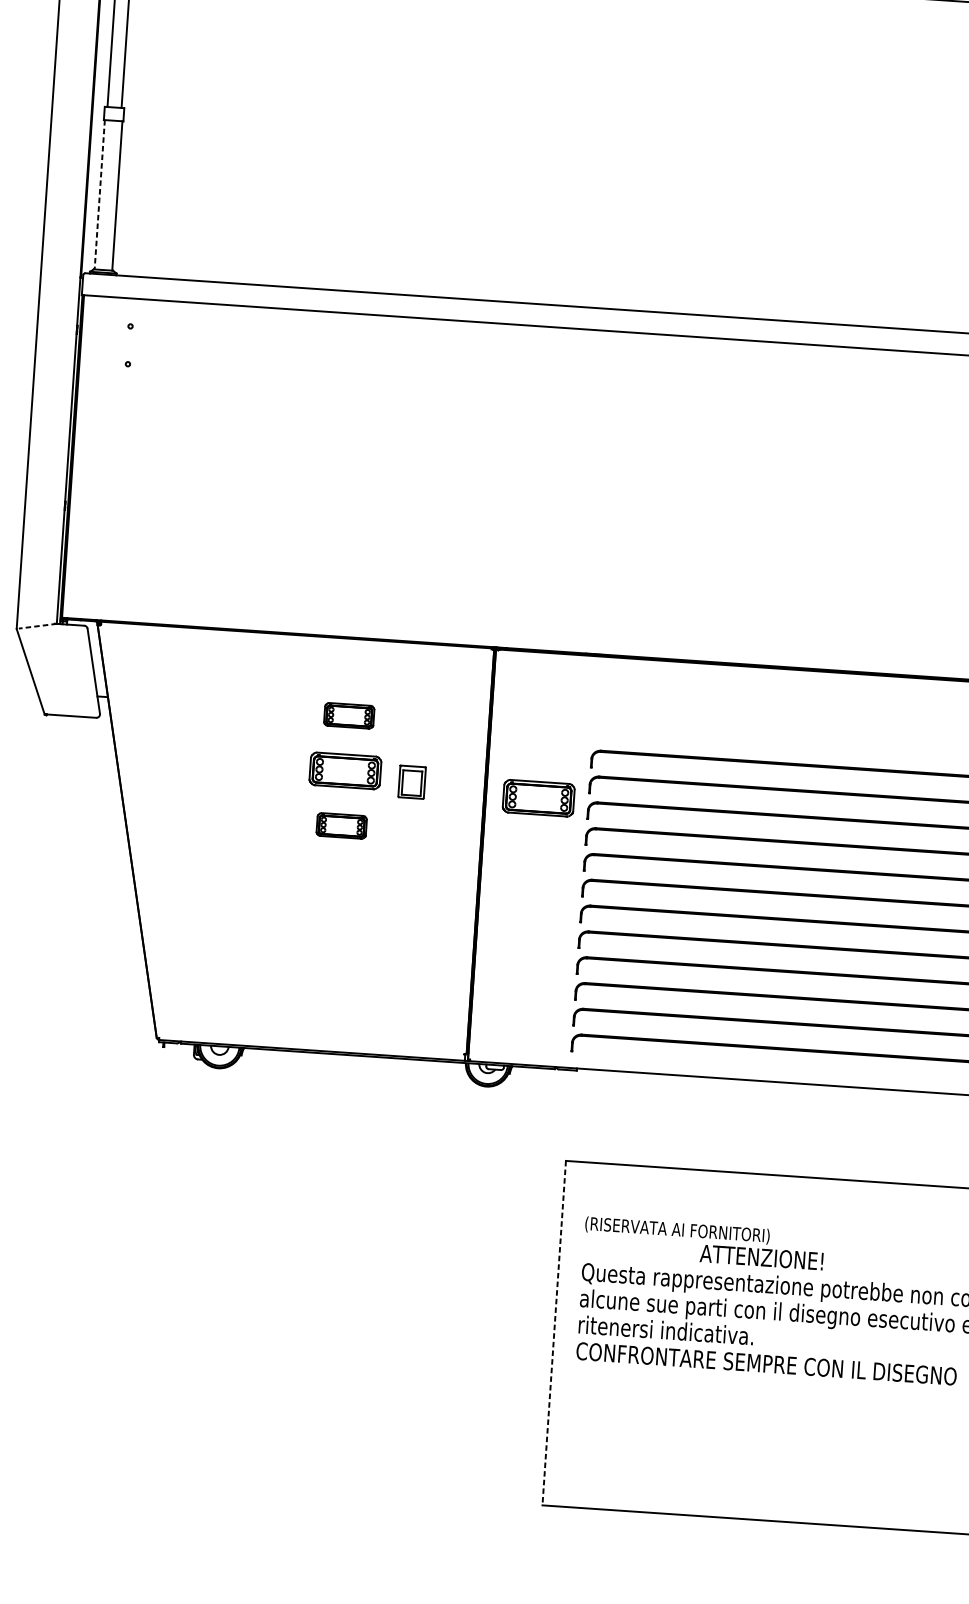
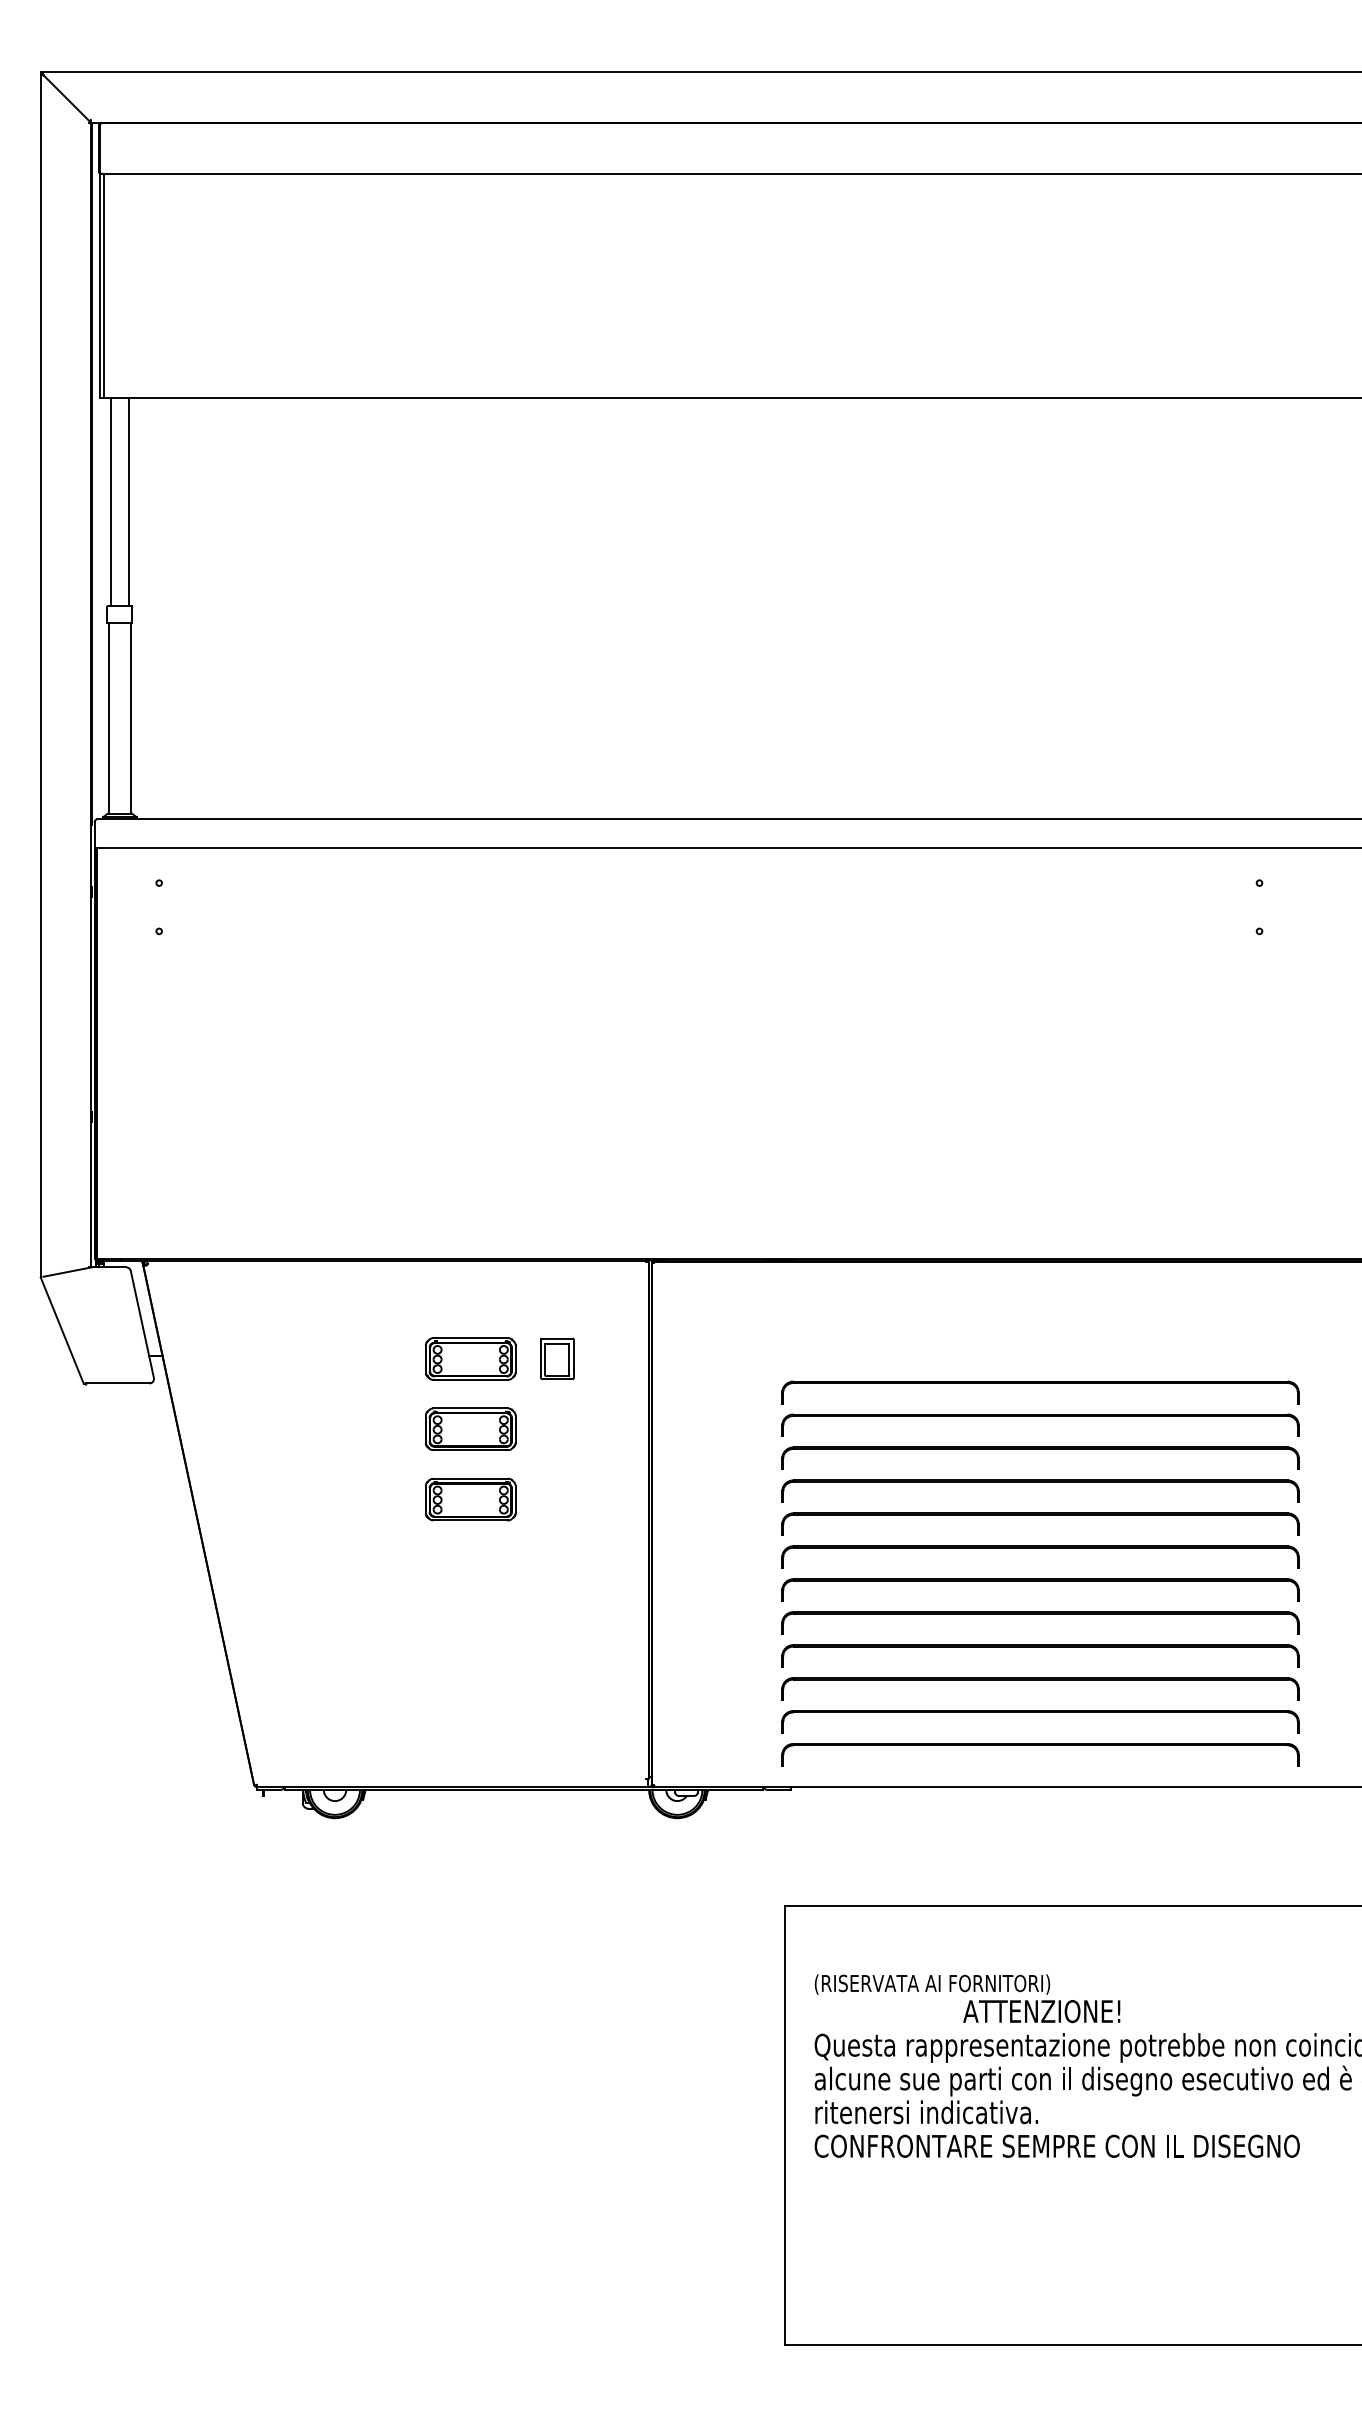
line: (99, 195) -> (108, 719), dashed -> solid
line: (37, 626) -> (66, 1272), dashed -> solid
part: (349, 715) -> (470, 1358), size x1.43
part: (412, 781) -> (557, 1358), moved
part: (538, 797) -> (718, 1446), removed
part: (341, 825) -> (470, 1499), size x1.43
line: (554, 1333) -> (784, 2125), dashed -> solid

